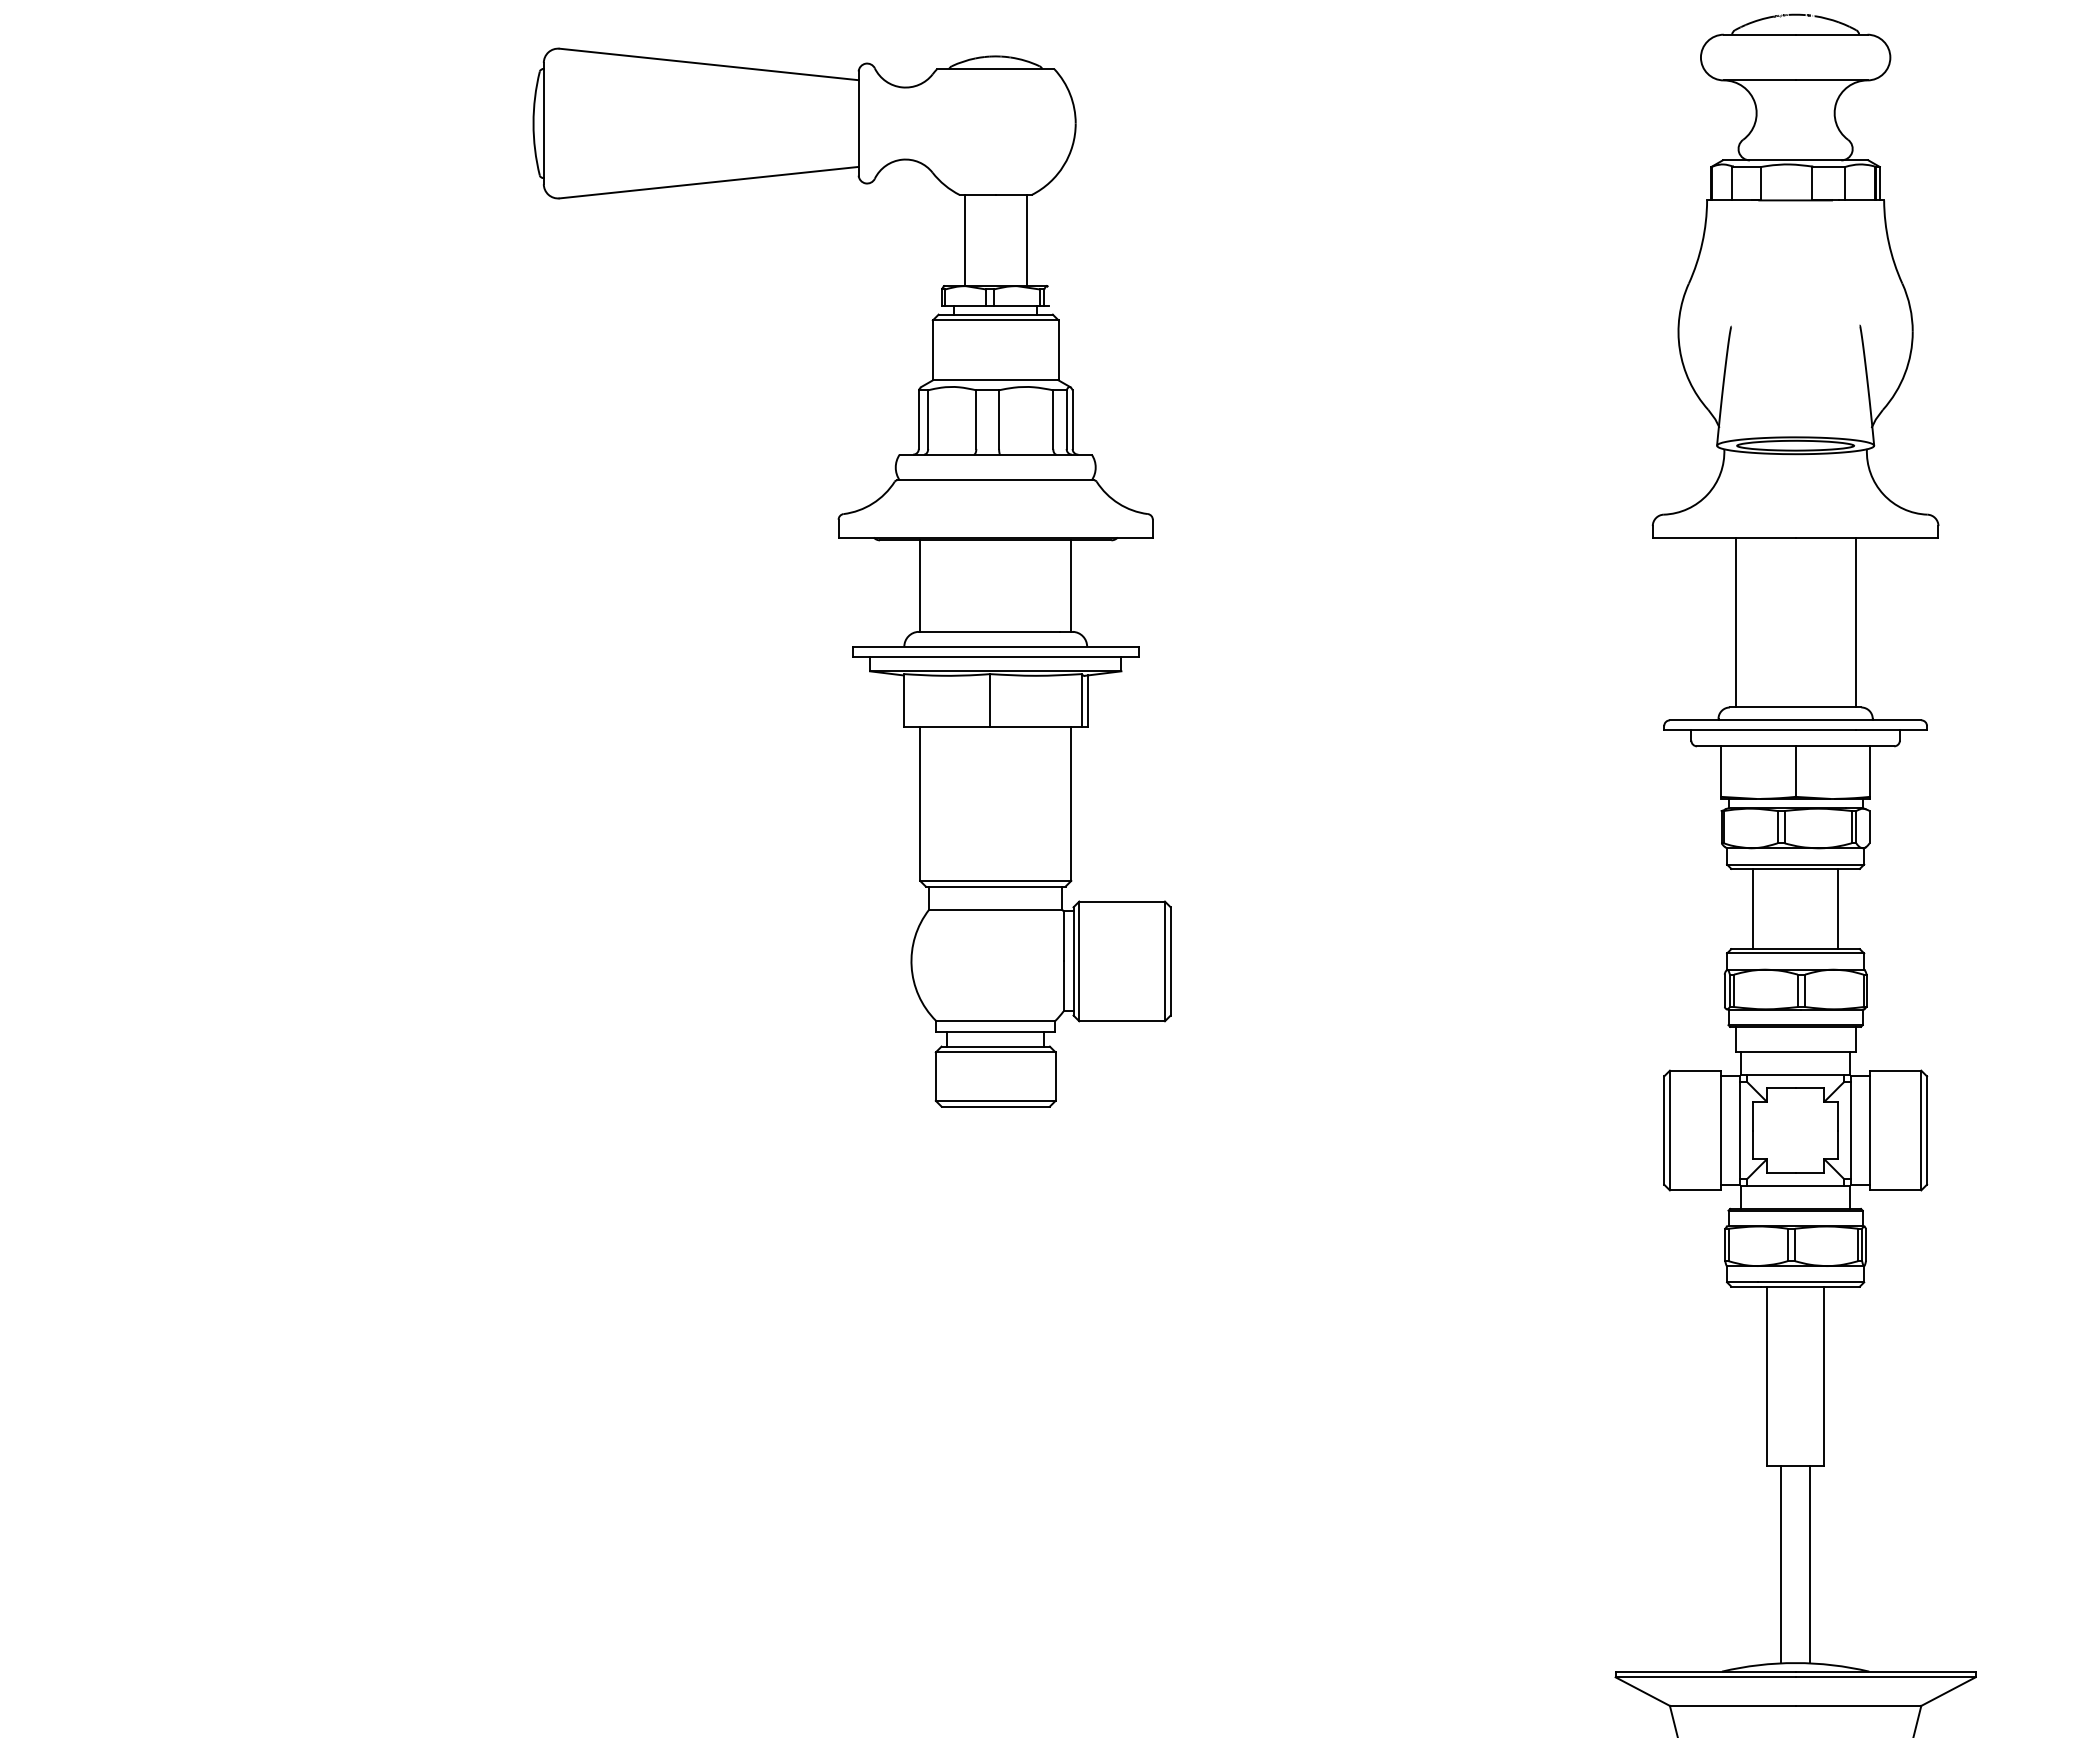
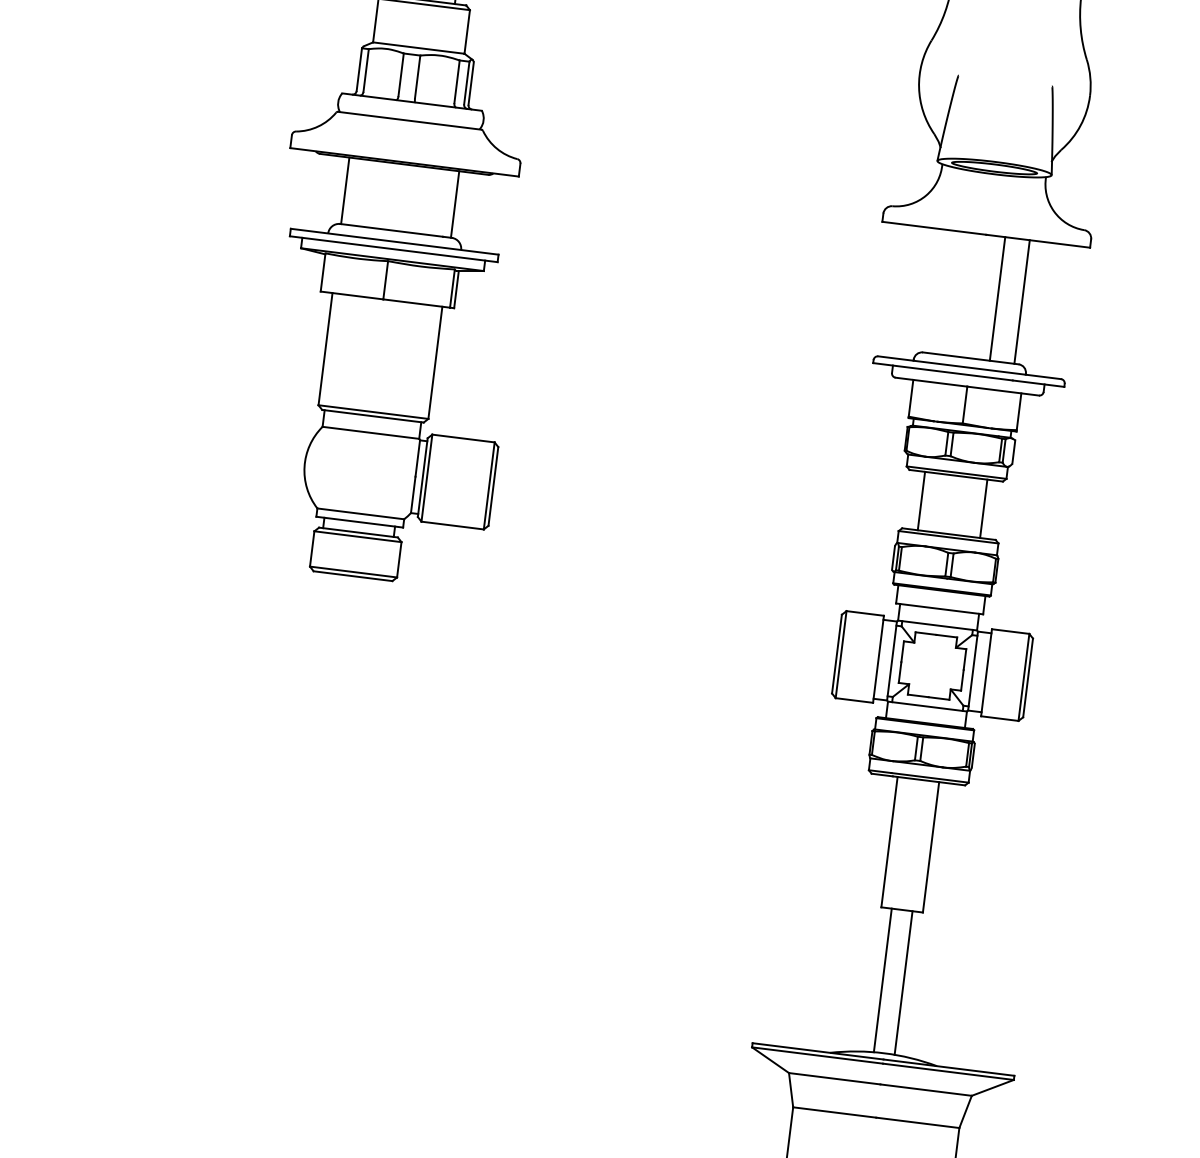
line: (1735, 622) -> (997, 298), moved

